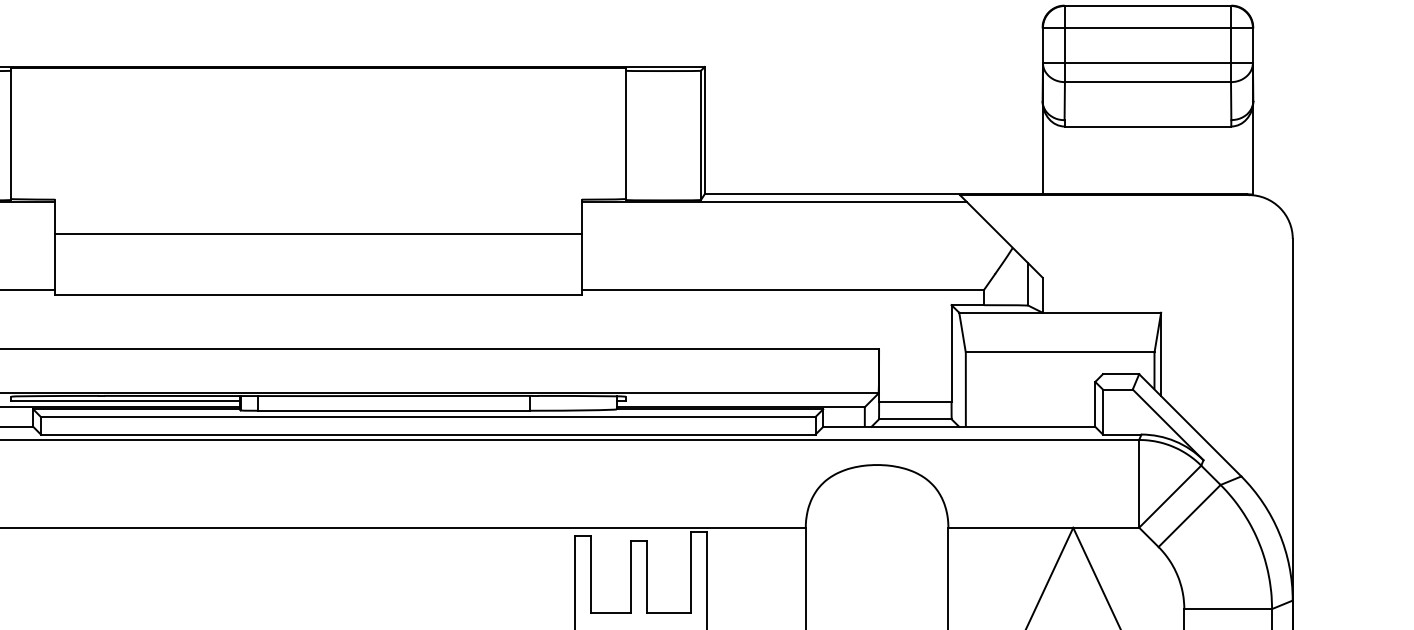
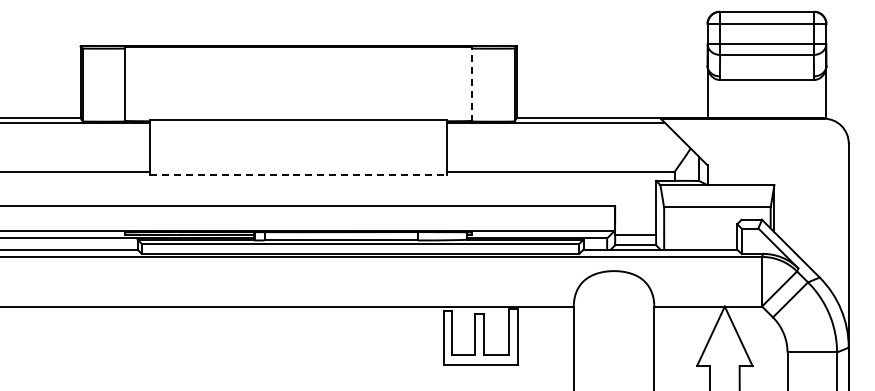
line: (626, 132) -> (472, 83), solid -> dashed
line: (318, 233) -> (298, 119), moved
line: (318, 295) -> (298, 175), solid -> dashed

